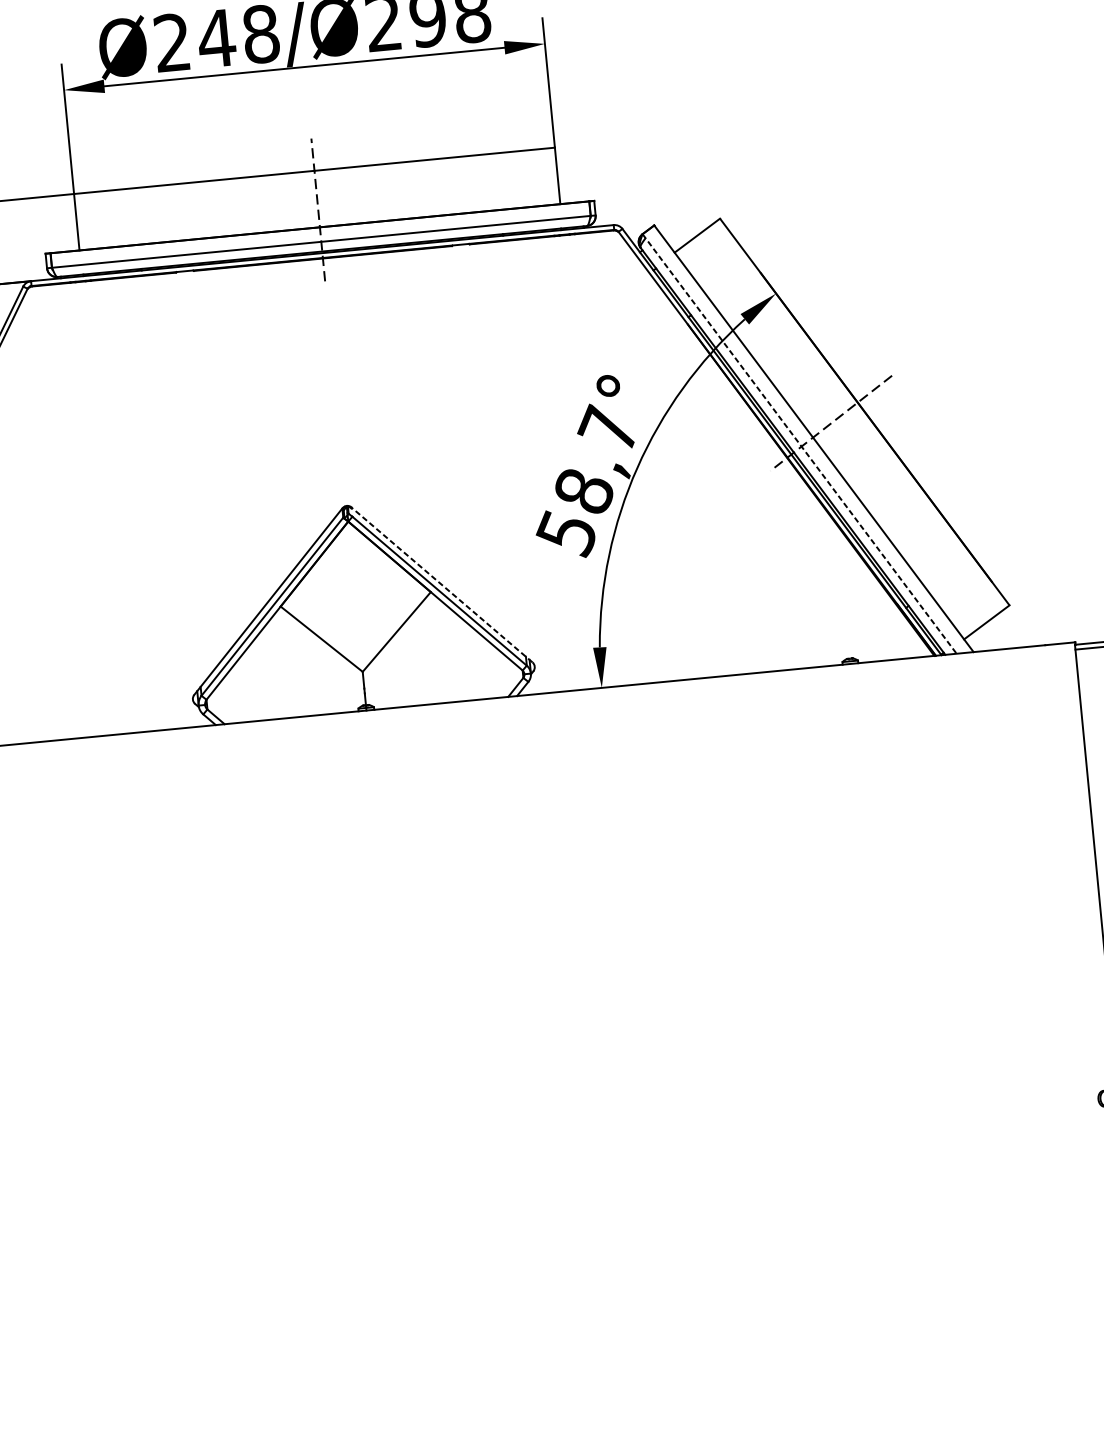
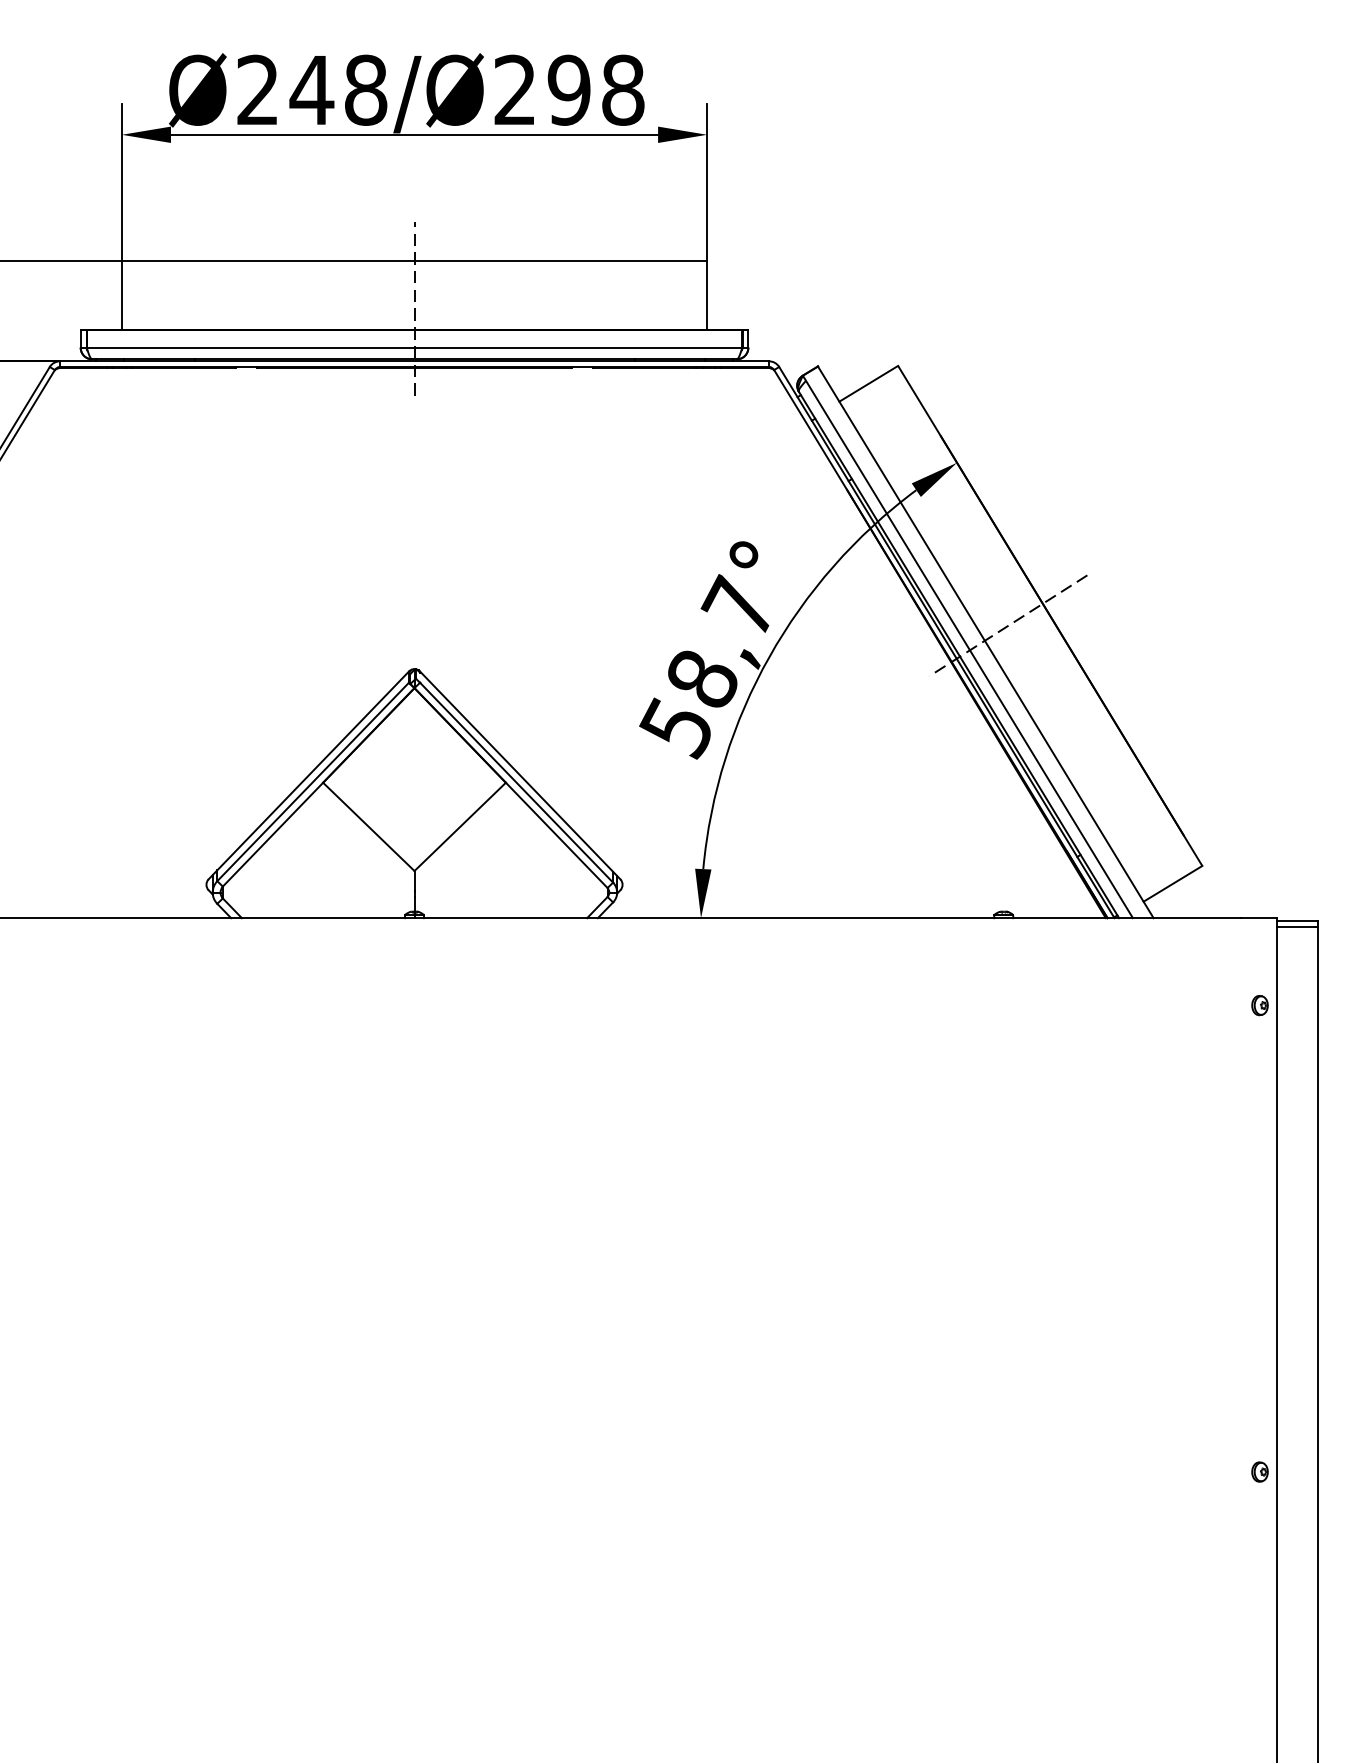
line: (800, 444) -> (968, 647), dashed -> solid
line: (441, 585) -> (519, 775), dashed -> solid
part: (1067, 715) -> (1259, 1005), added

